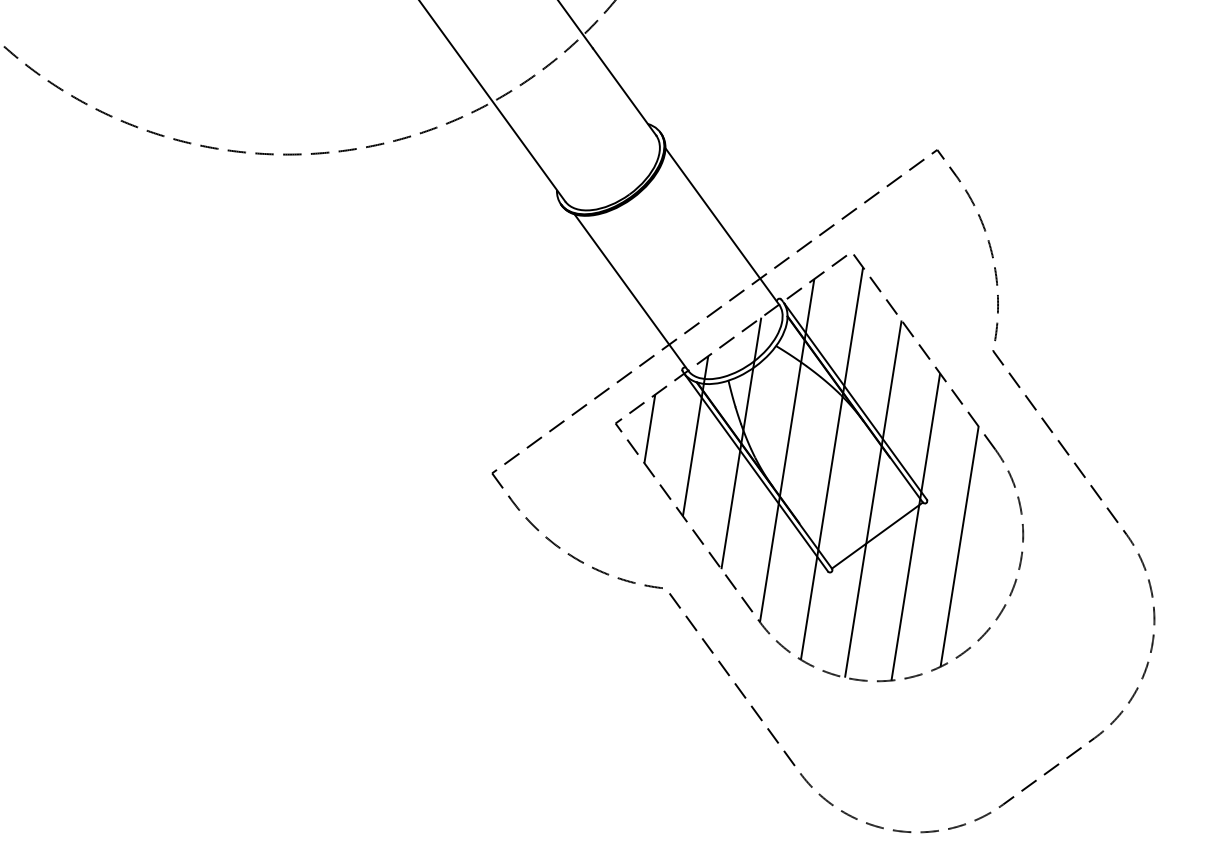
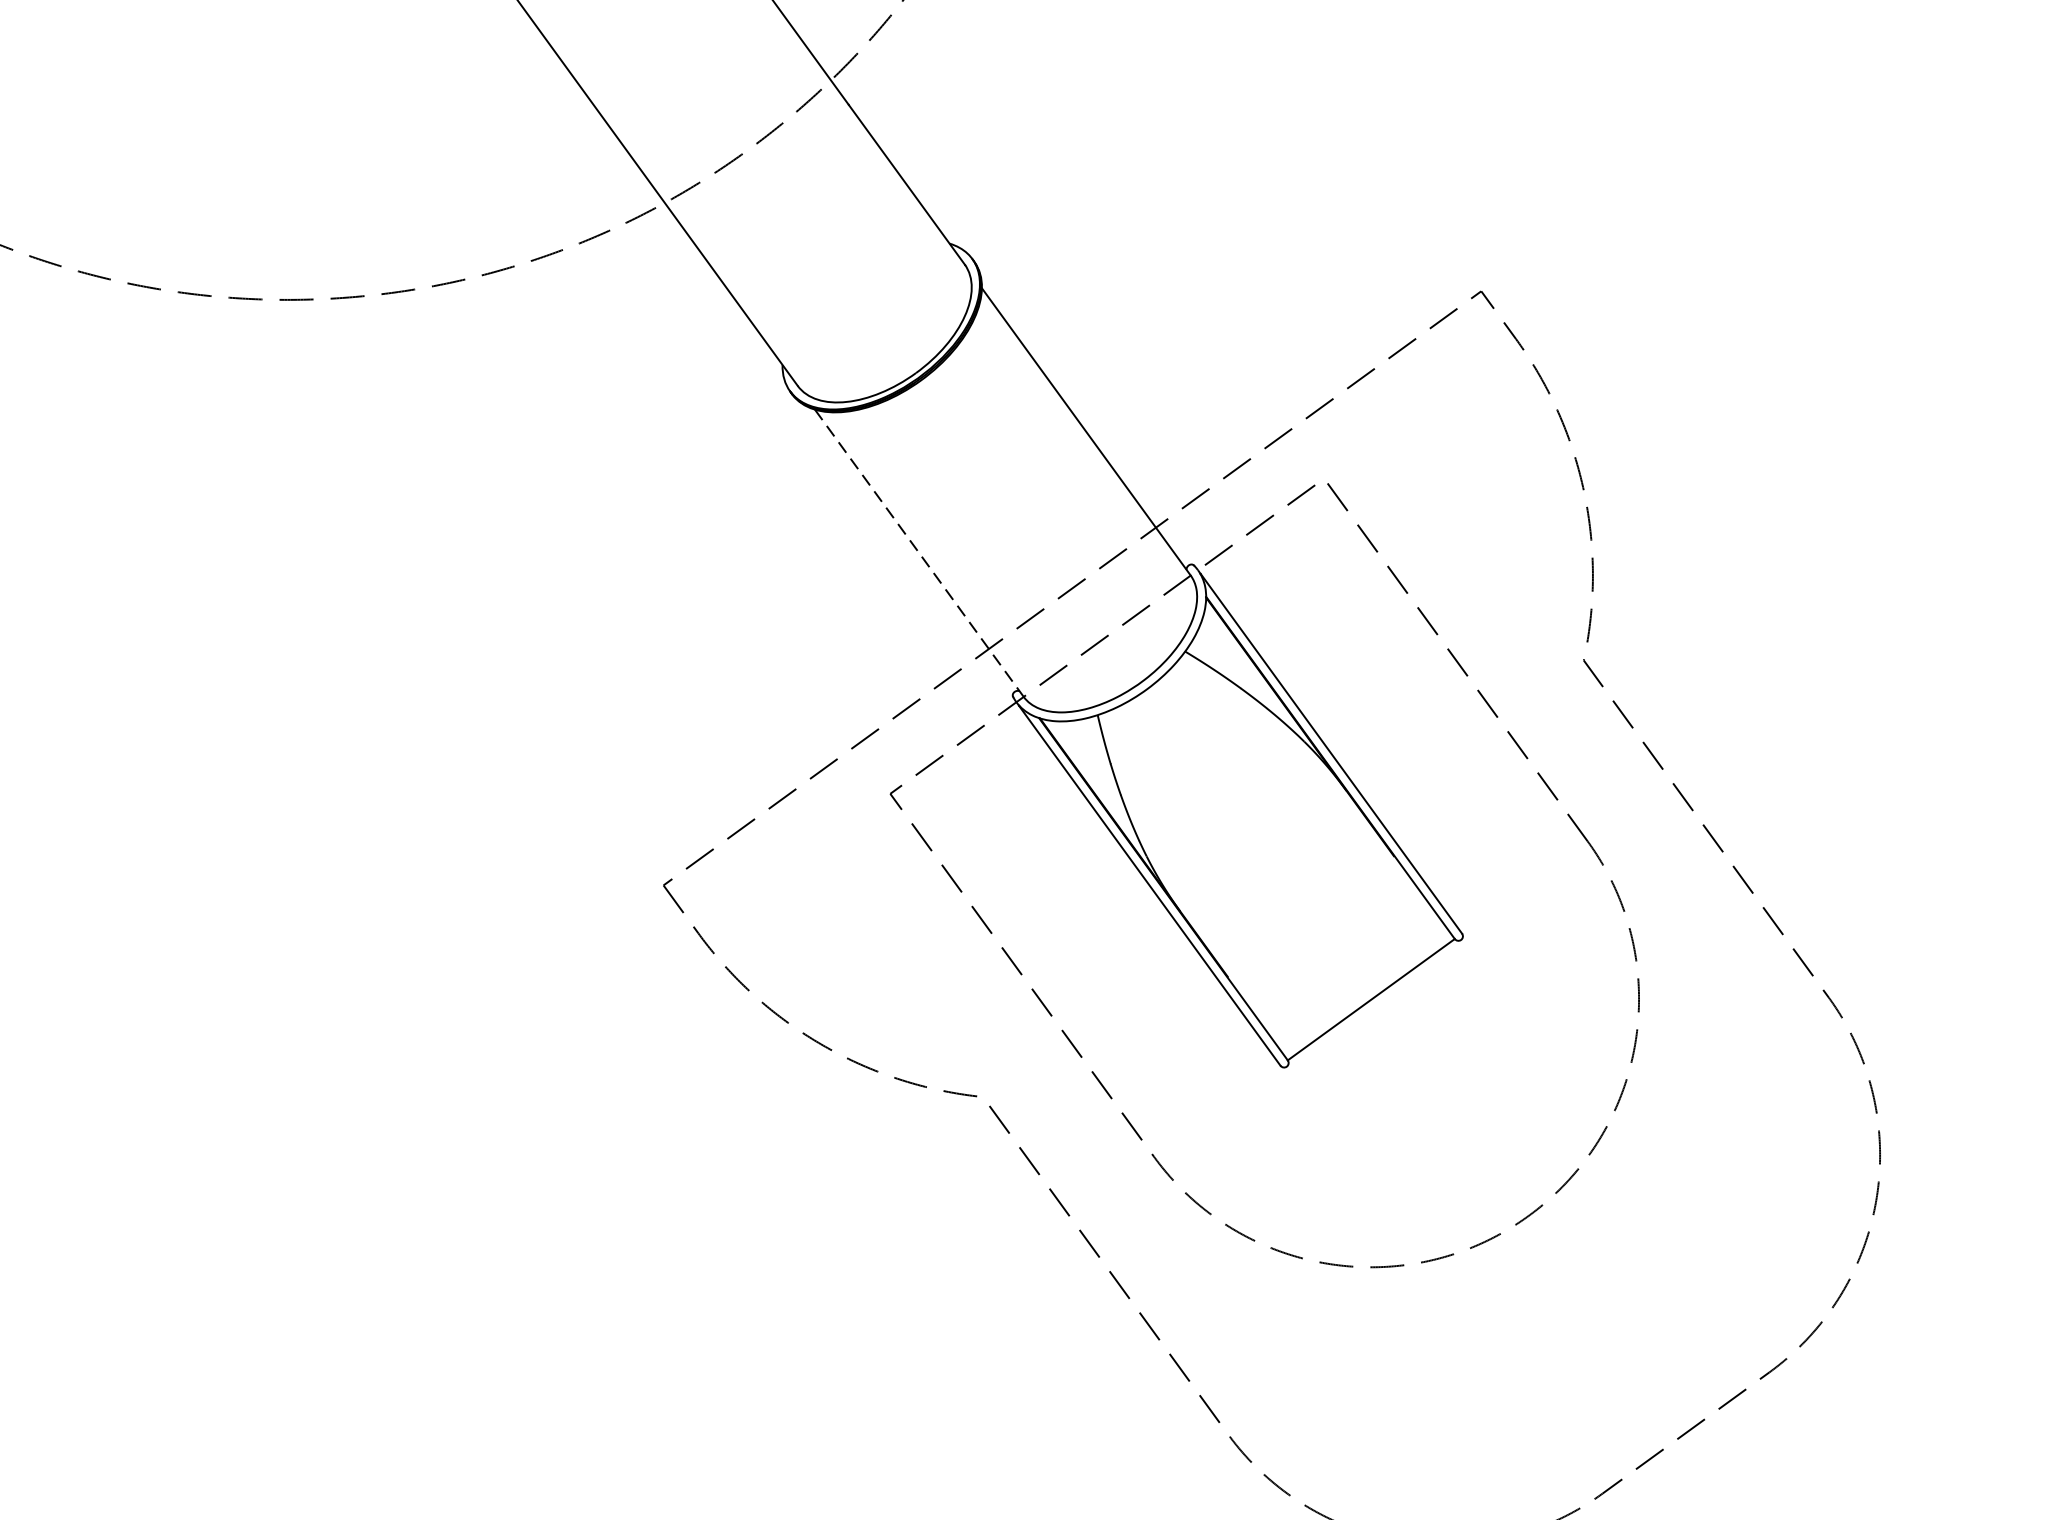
line: (631, 292) -> (919, 553), solid -> dashed
hatch: (811, 473) -> (1250, 885), removed

